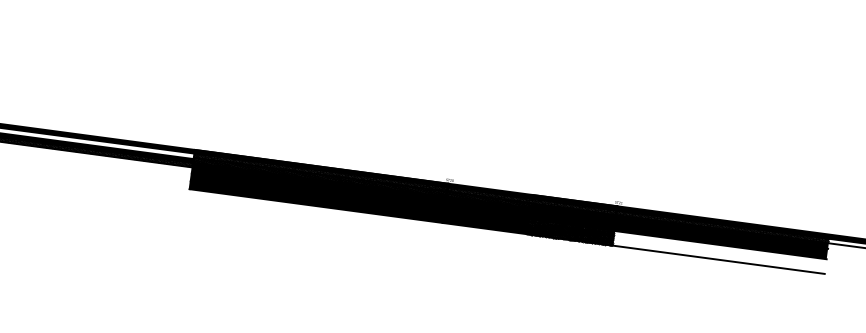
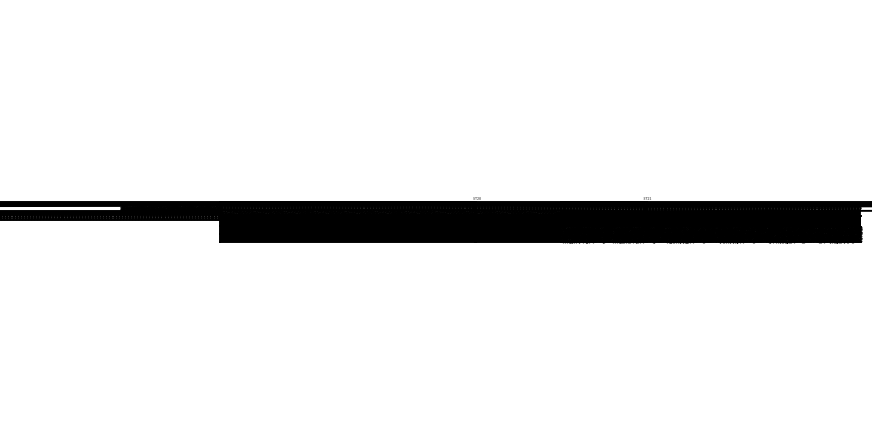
hatch: (144, 149) -> (170, 208), added
hatch: (719, 251) -> (753, 233), added

